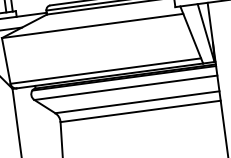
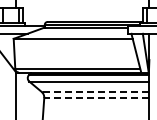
line: (137, 101) -> (95, 91), solid -> dashed
line: (140, 112) -> (96, 98), solid -> dashed

